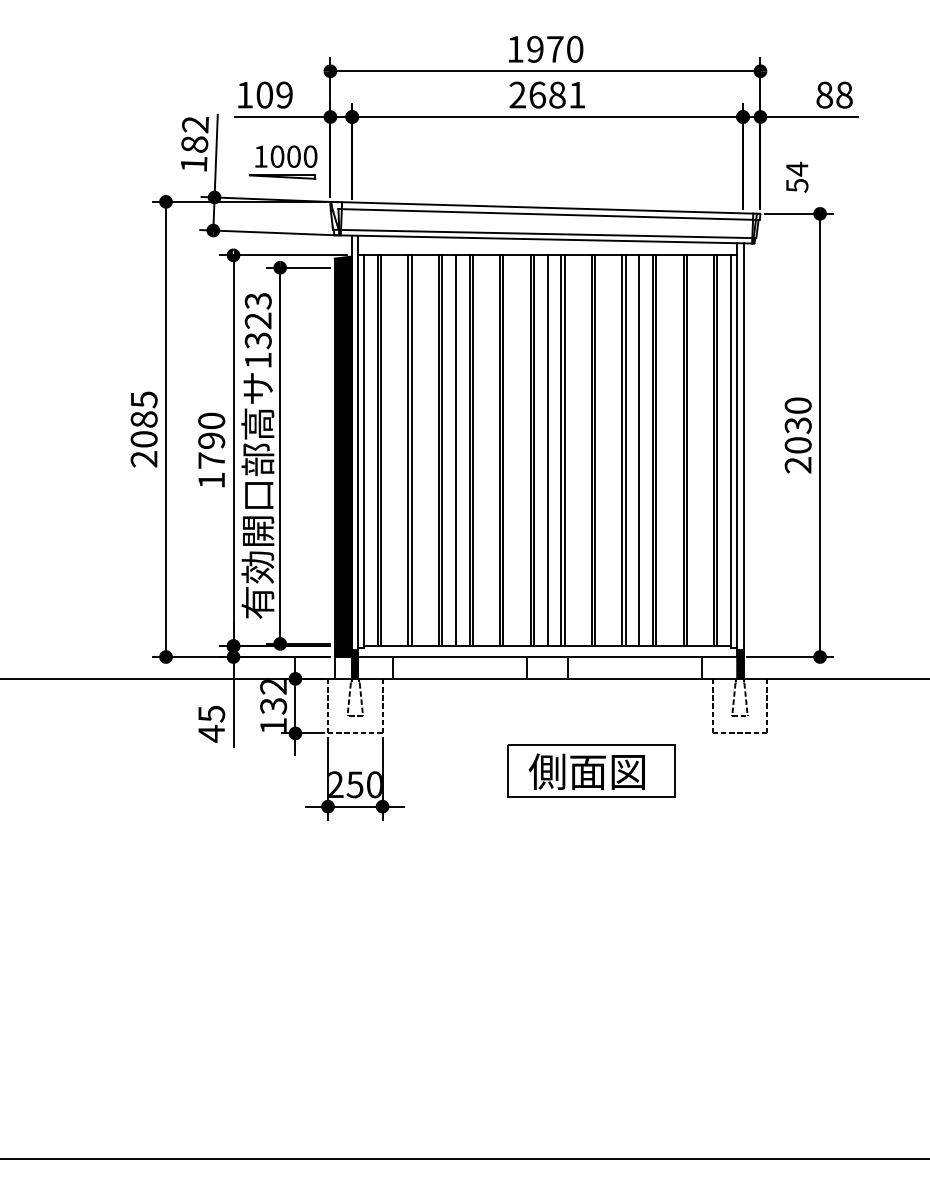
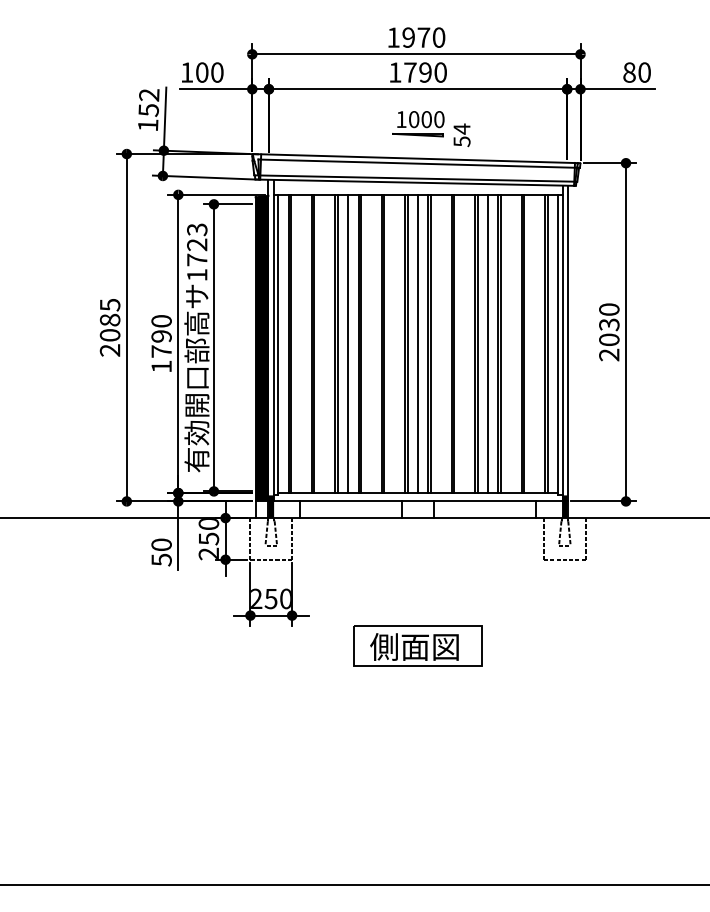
text: (284, 94) -> (217, 72), 109 -> 100
text: (547, 94) -> (417, 72), 2681 -> 1790
text: (844, 95) -> (644, 72), 88 -> 80
text: (194, 144) -> (148, 110), 182 -> 152
part: (283, 162) -> (418, 124), moved
text: (797, 176) -> (462, 134), moved
text: (257, 340) -> (196, 259), 1323 -> 1723
text: (273, 707) -> (208, 539), 132 -> 250
text: (211, 723) -> (161, 552), 45 -> 50
part: (591, 770) -> (417, 646), moved

